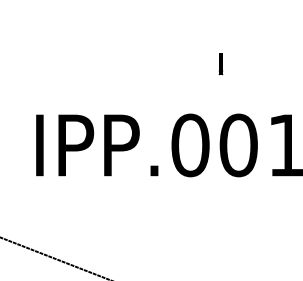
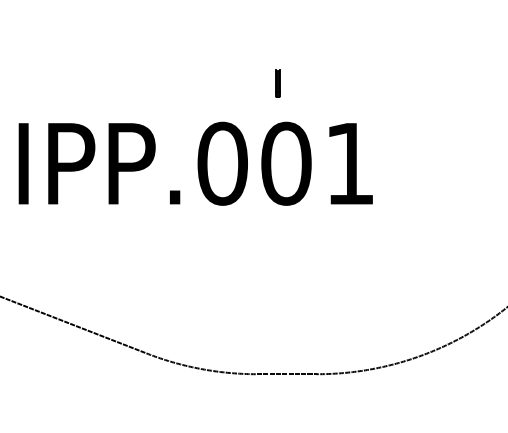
part: (220, 64) -> (277, 83), moved

